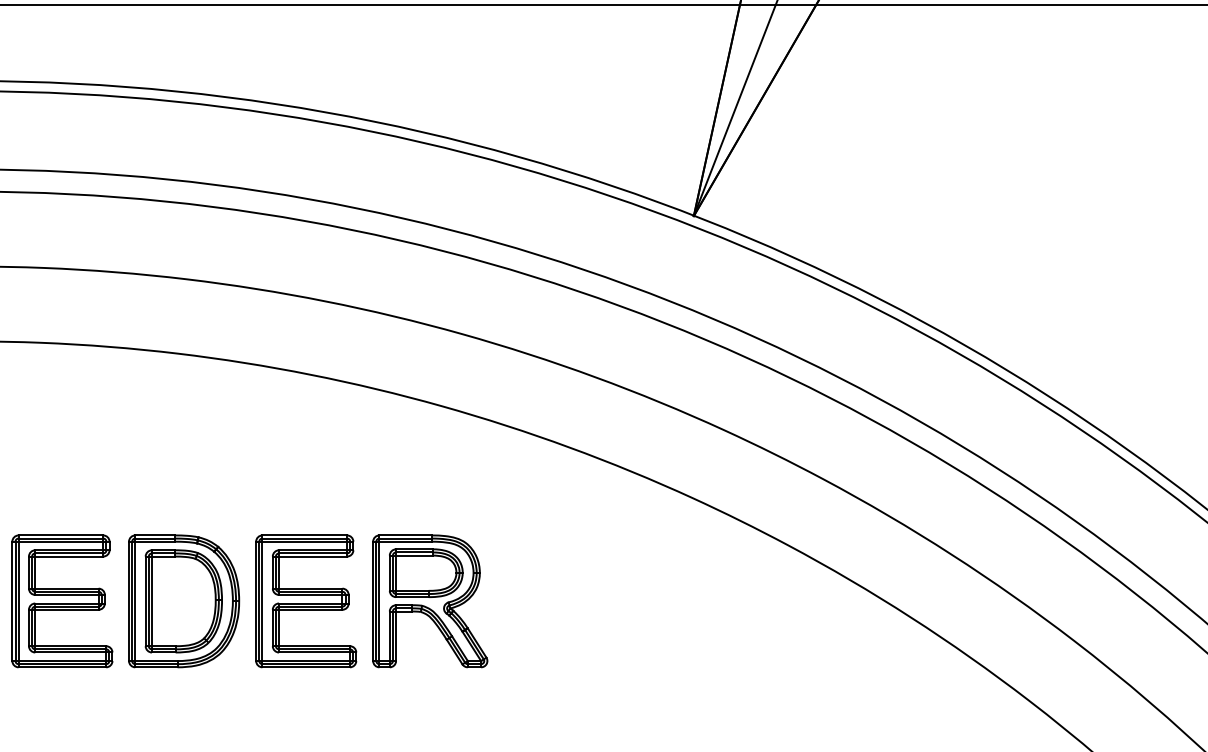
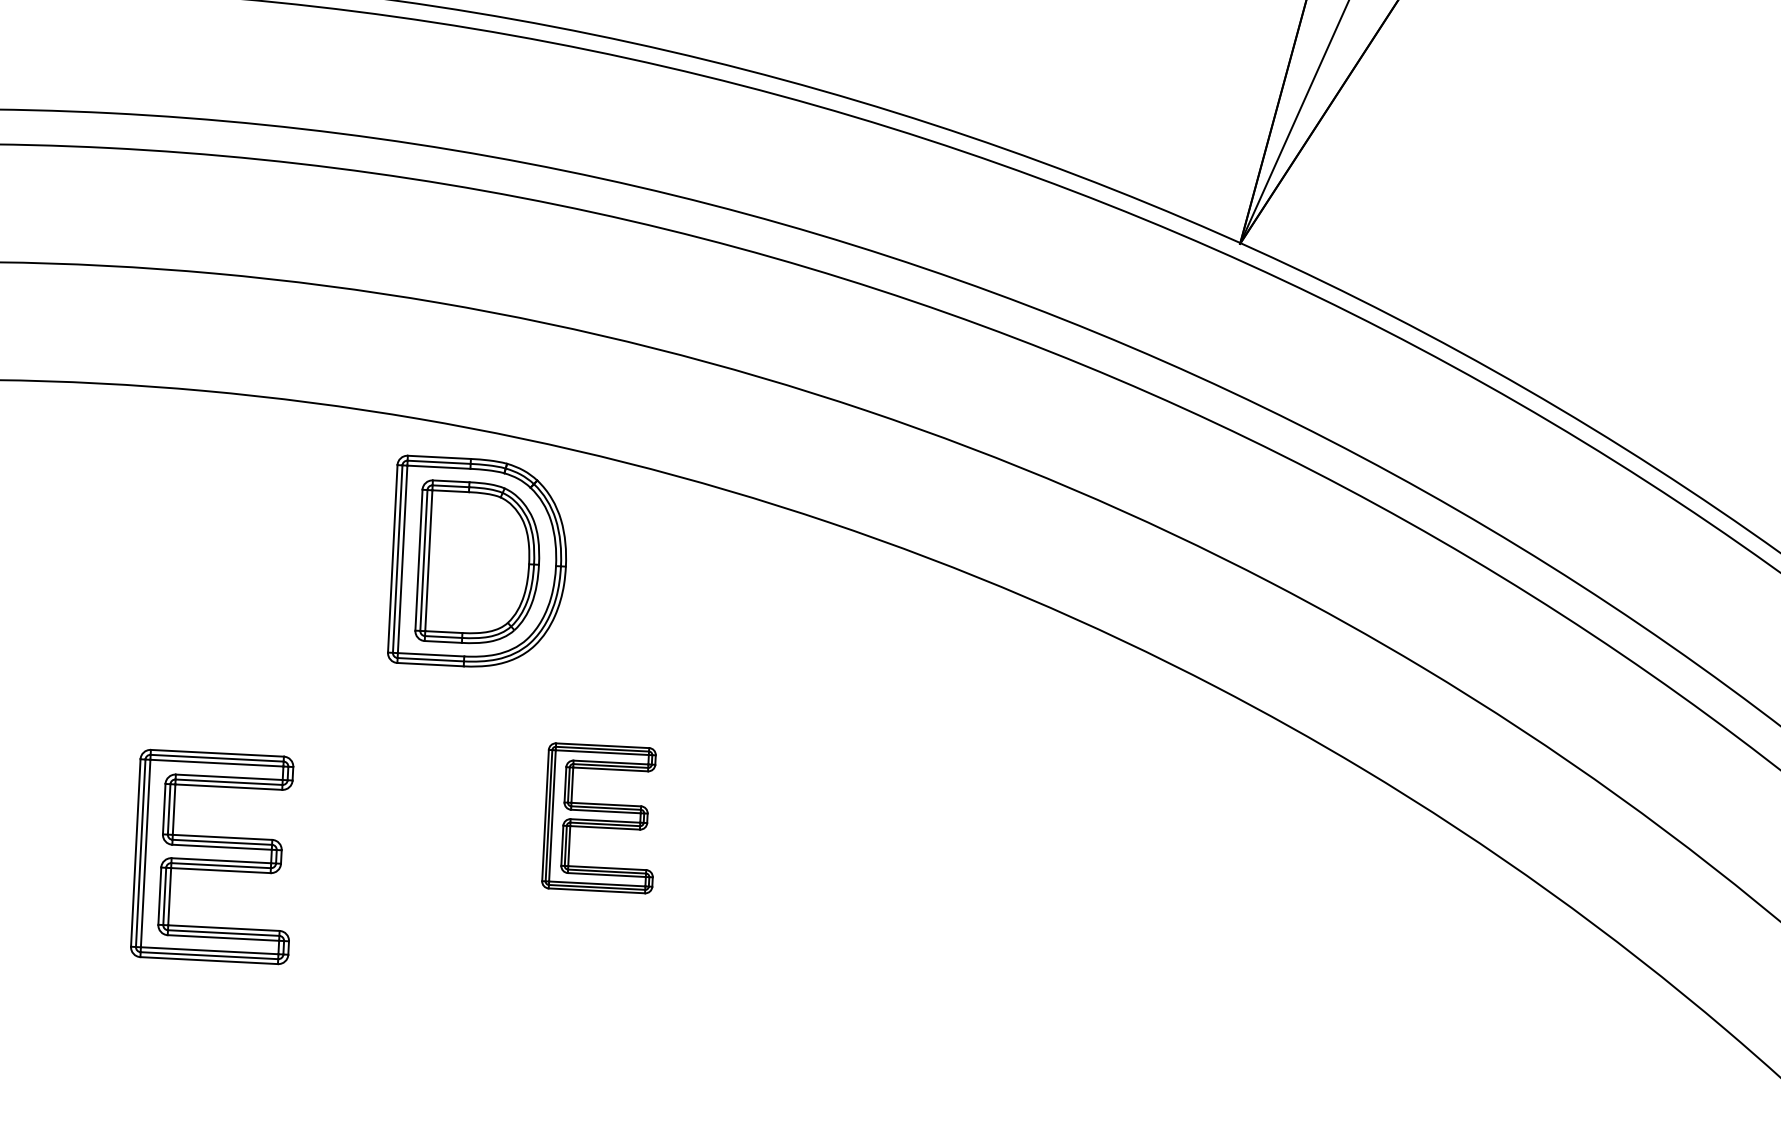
part: (62, 601) -> (214, 857), moved
part: (184, 601) -> (479, 563), moved
part: (306, 601) -> (600, 818), size x0.7
part: (430, 601) -> (795, 828), removed

